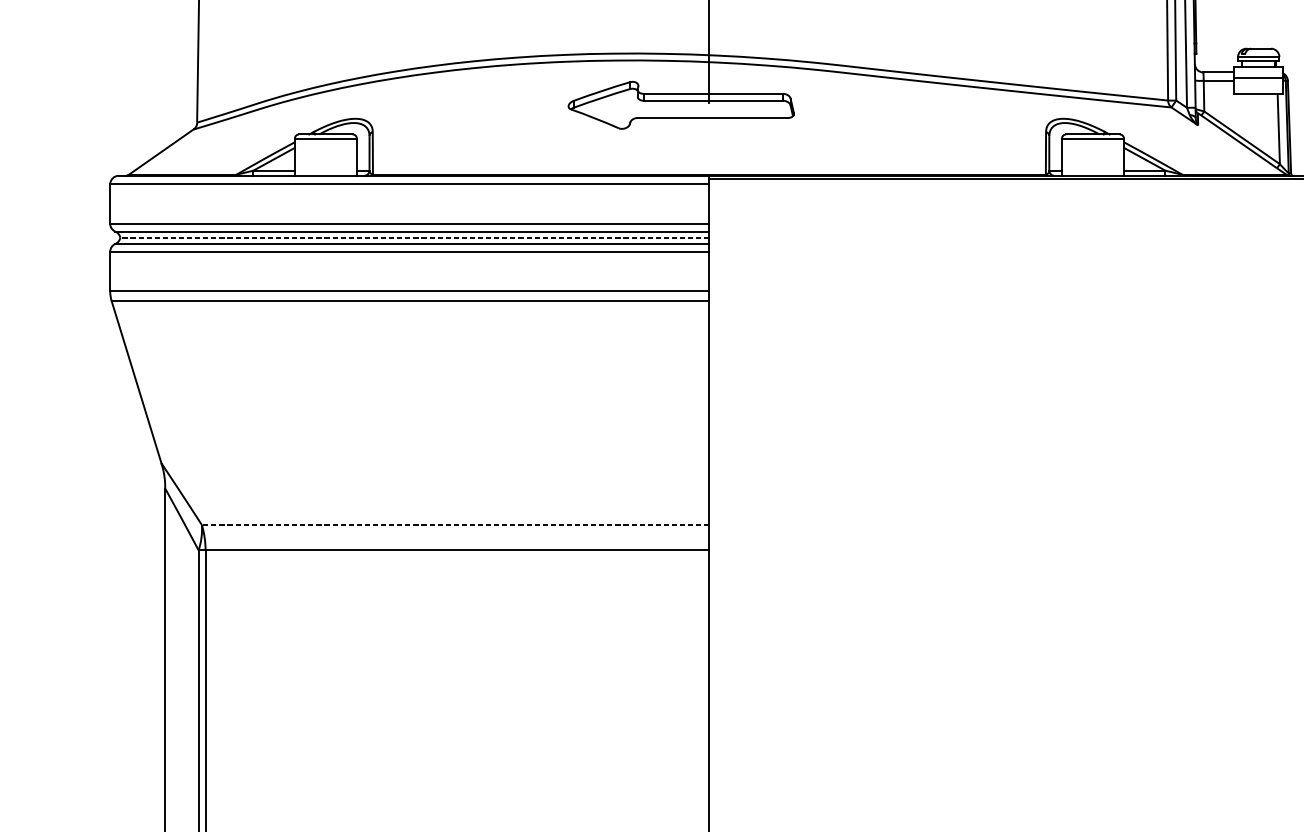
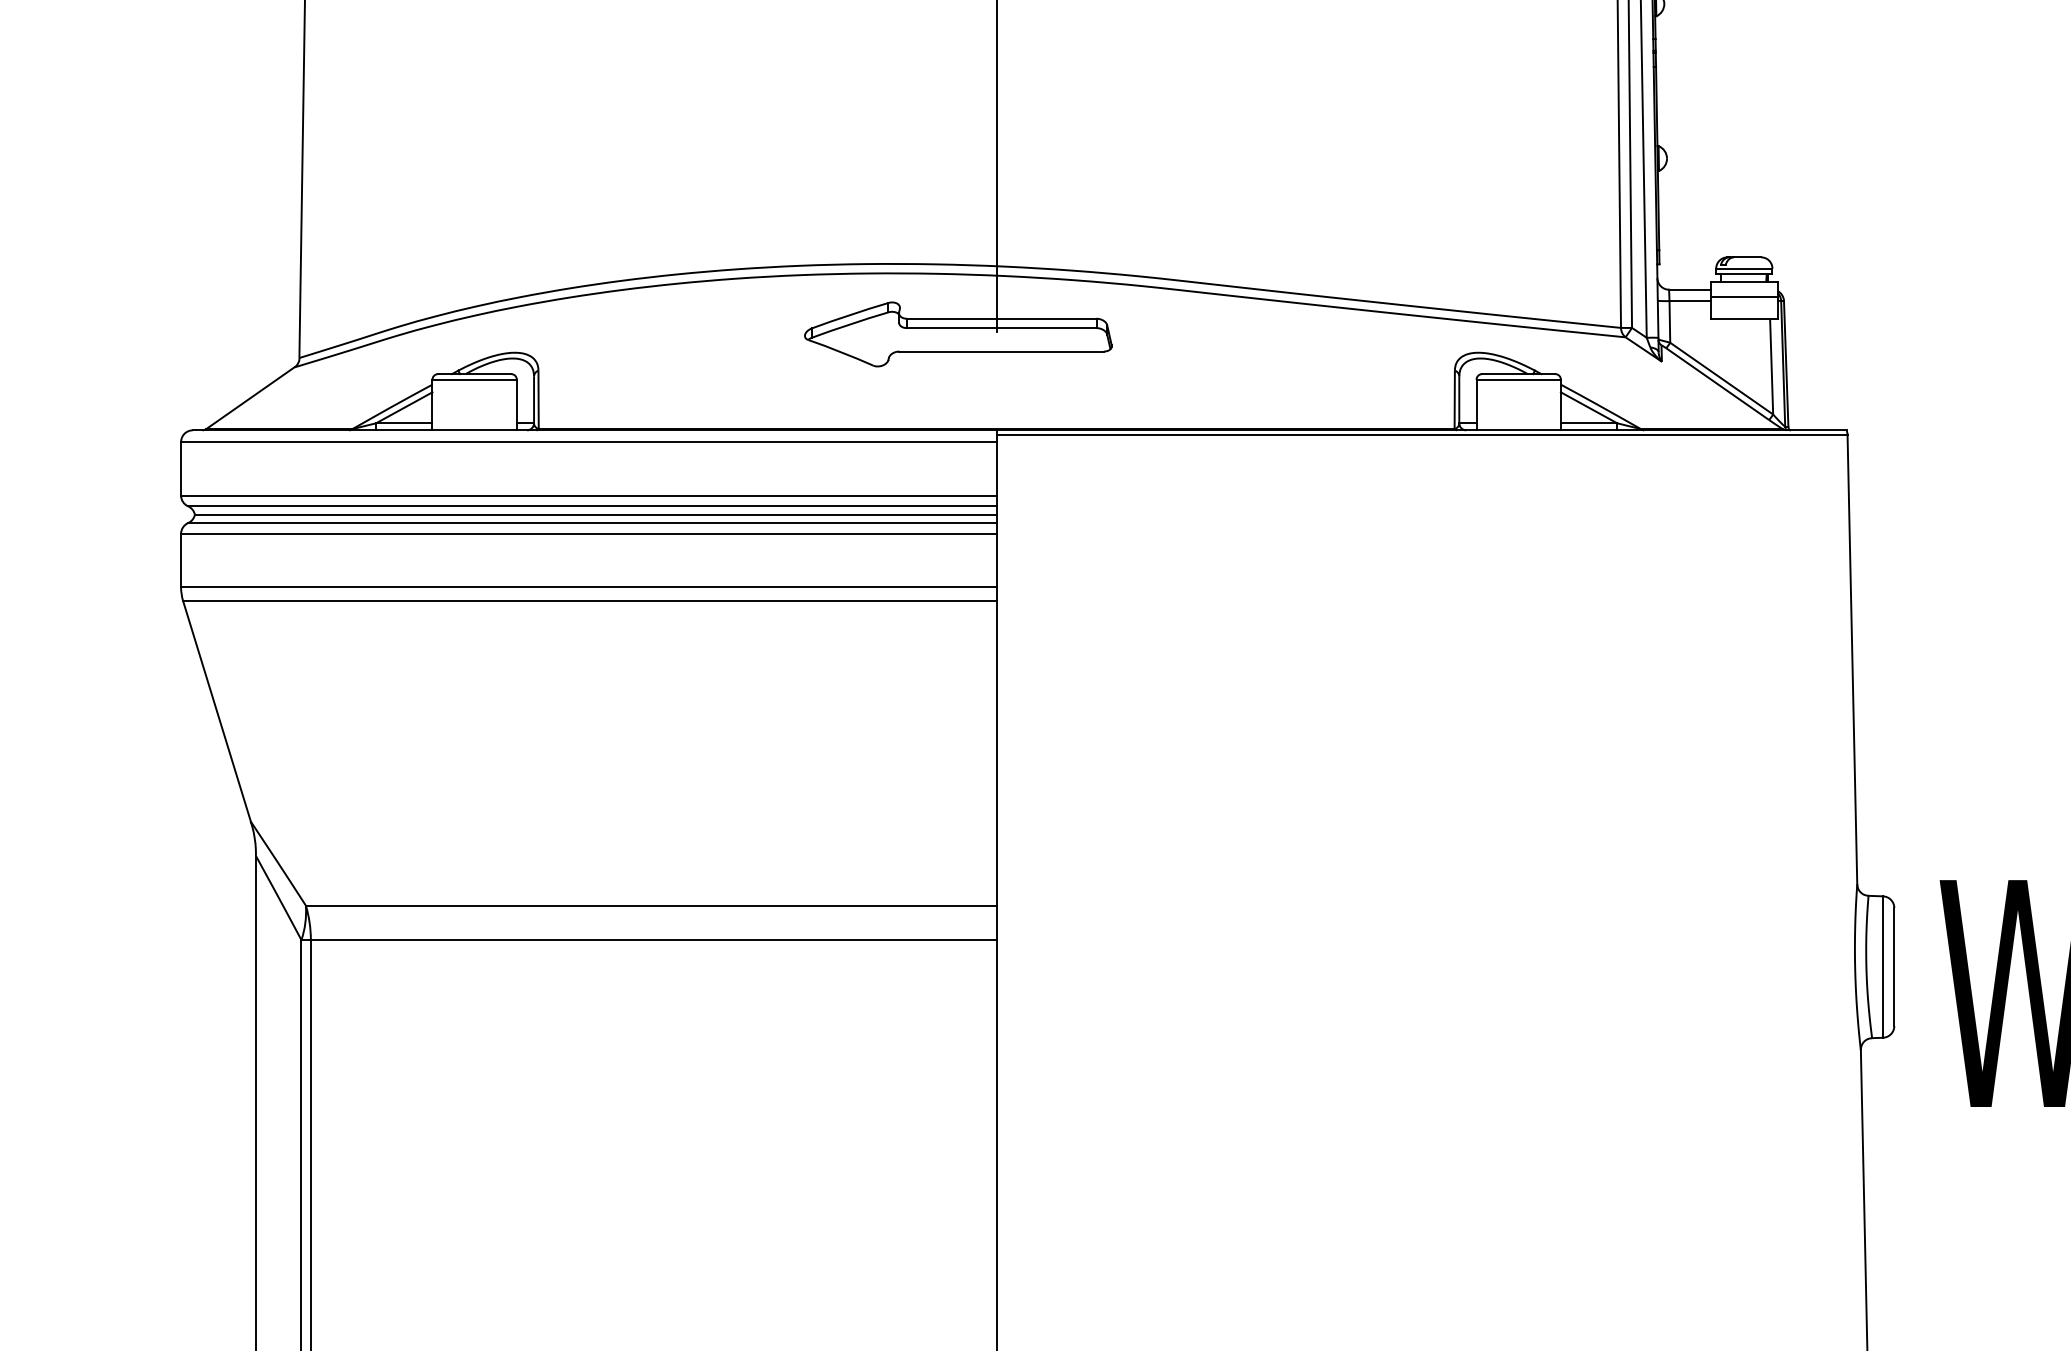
line: (414, 237) -> (595, 514), dashed -> solid
line: (455, 524) -> (650, 905), dashed -> solid

